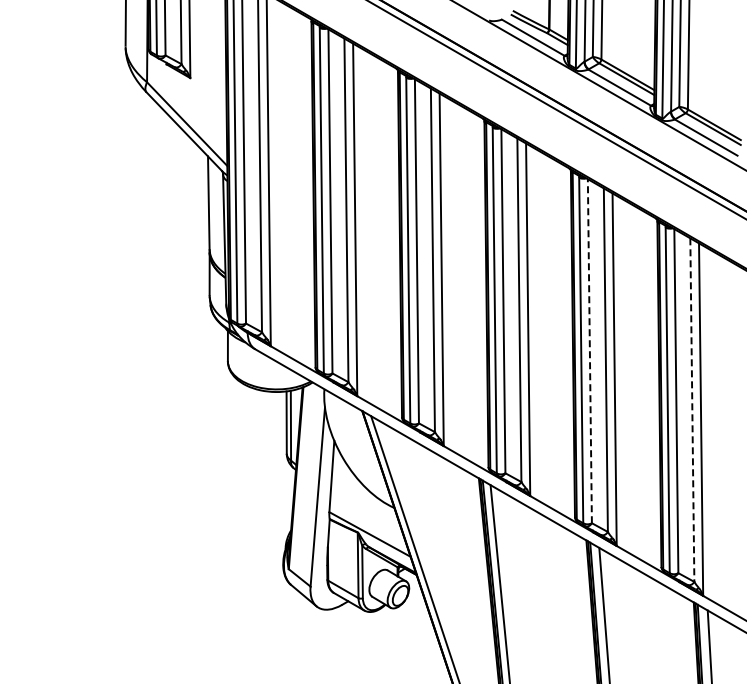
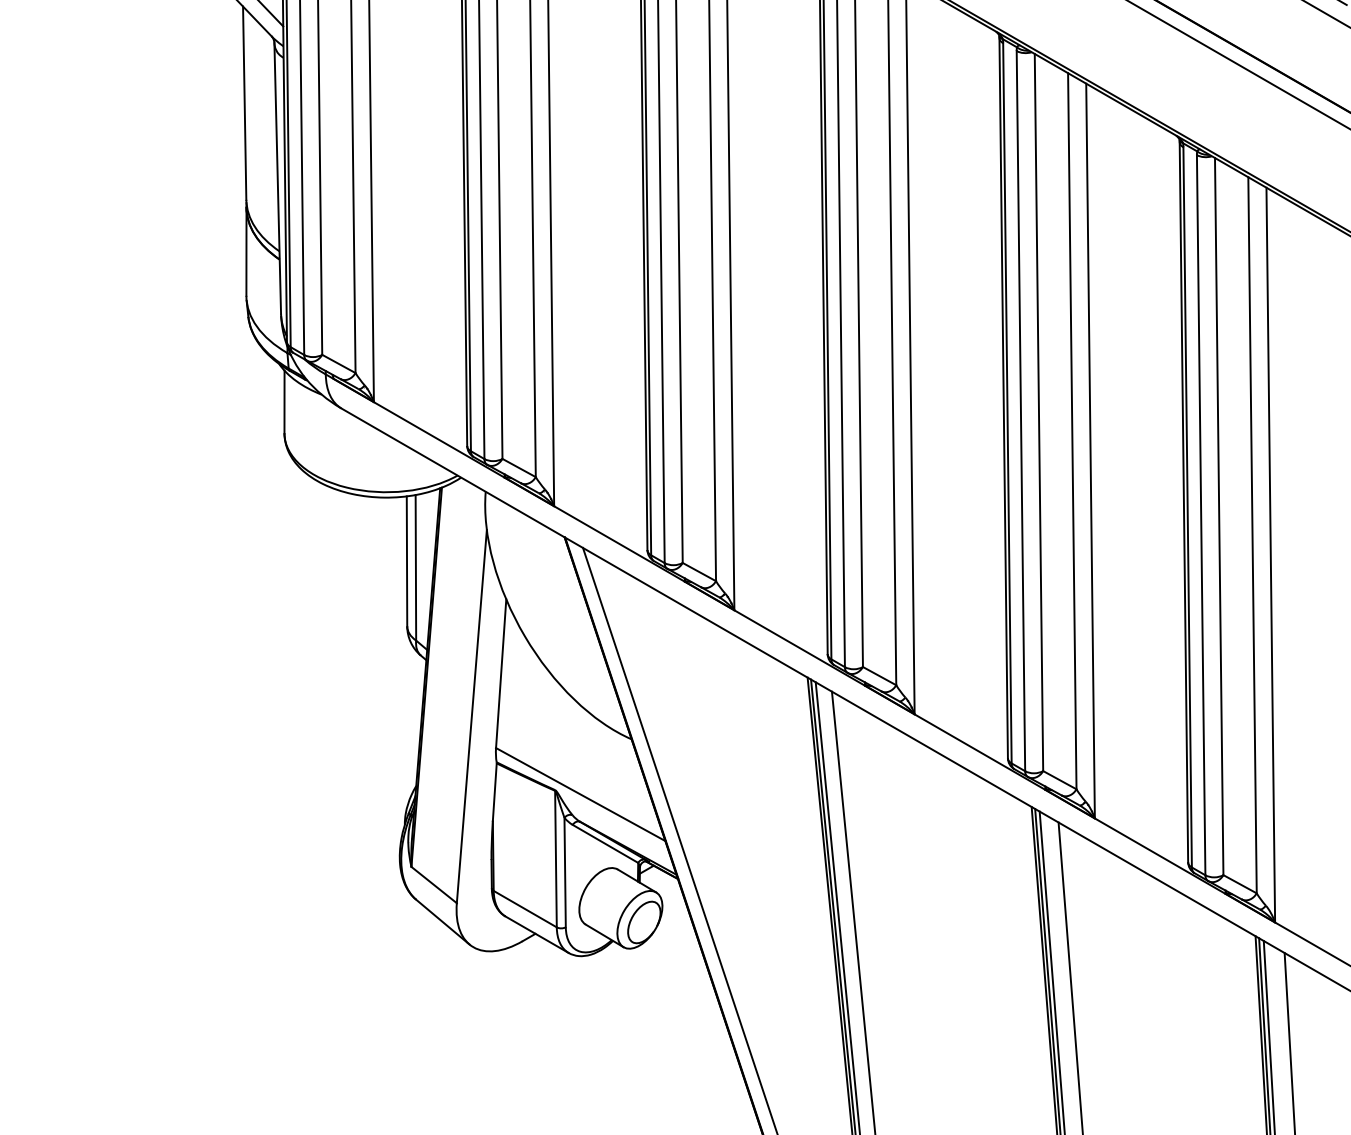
line: (589, 350) -> (1038, 411), dashed -> solid
line: (692, 410) -> (1252, 536), dashed -> solid

